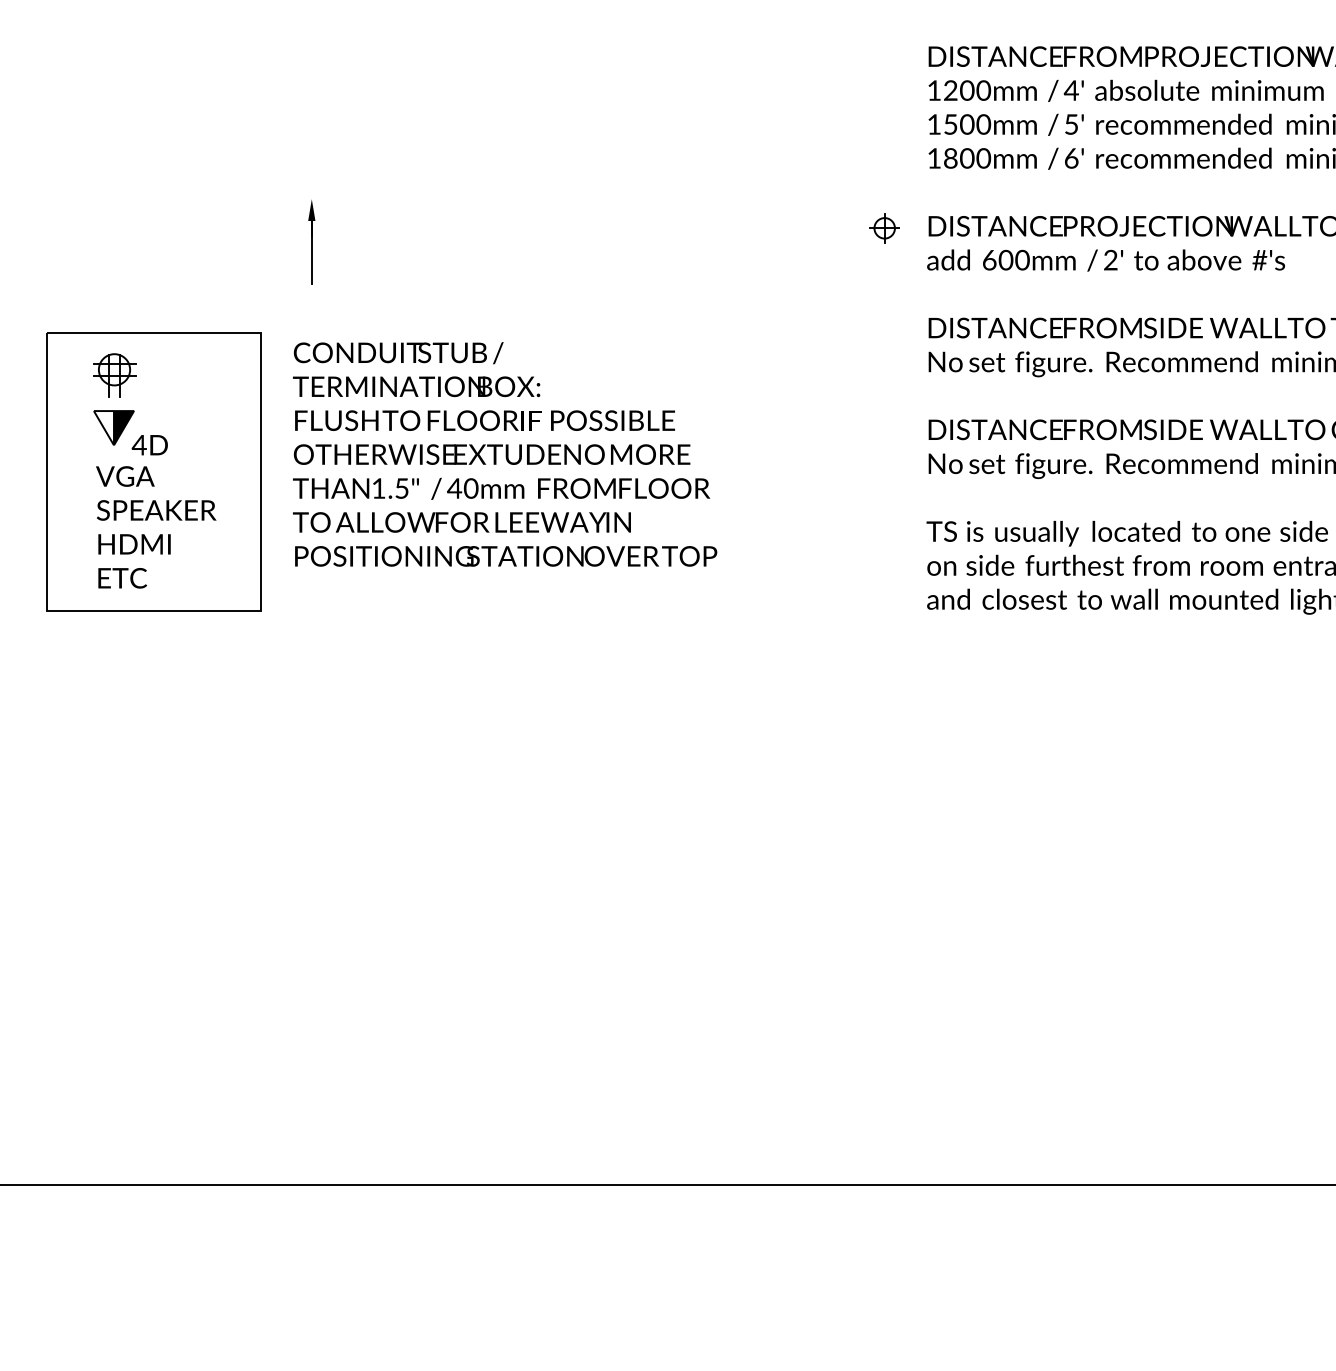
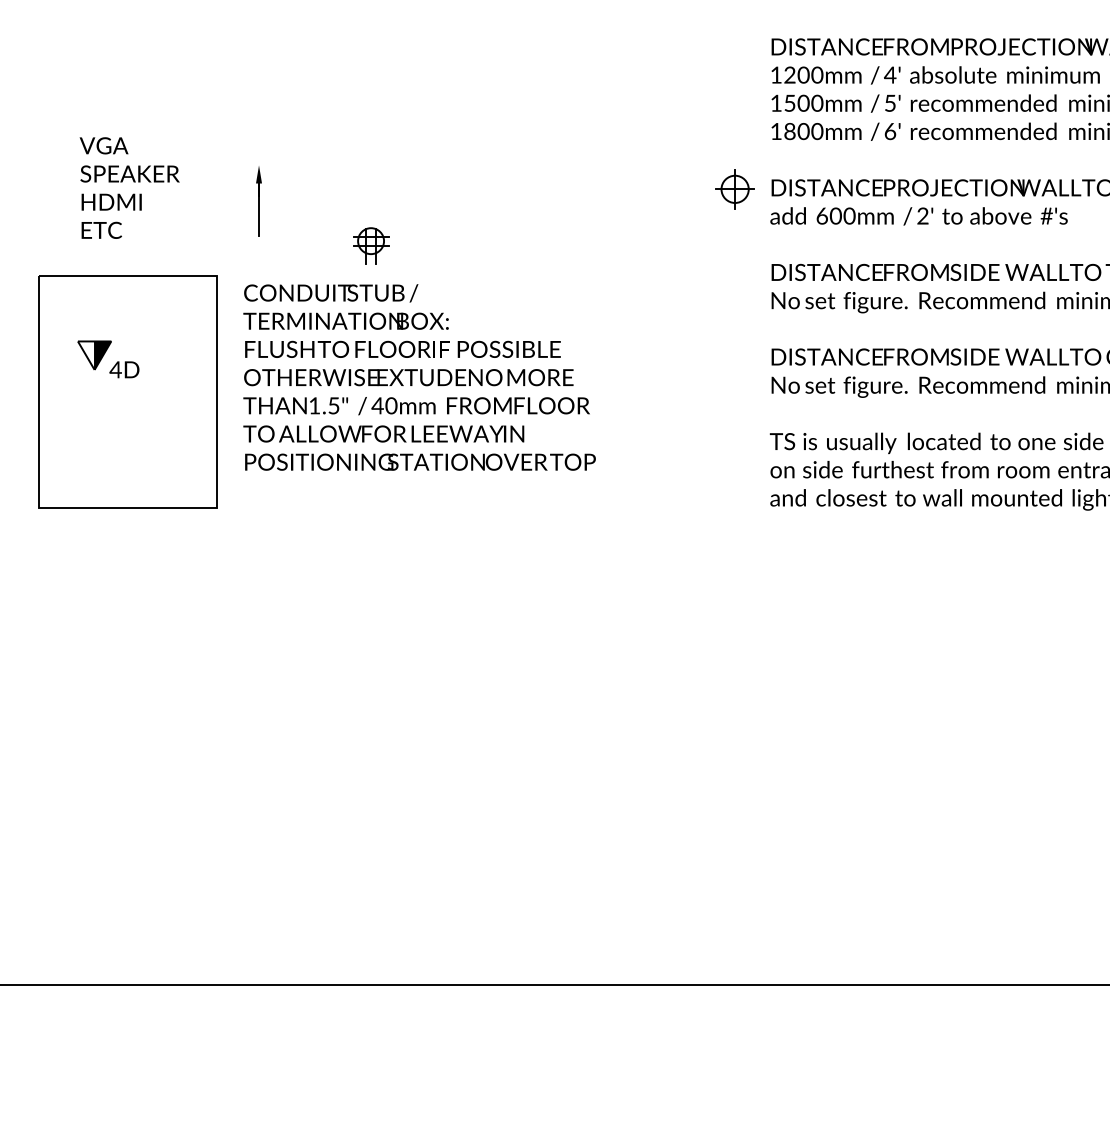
part: (884, 228) -> (734, 189), size x1.6
part: (115, 375) -> (371, 245), moved
text: (155, 526) -> (129, 187), moved

